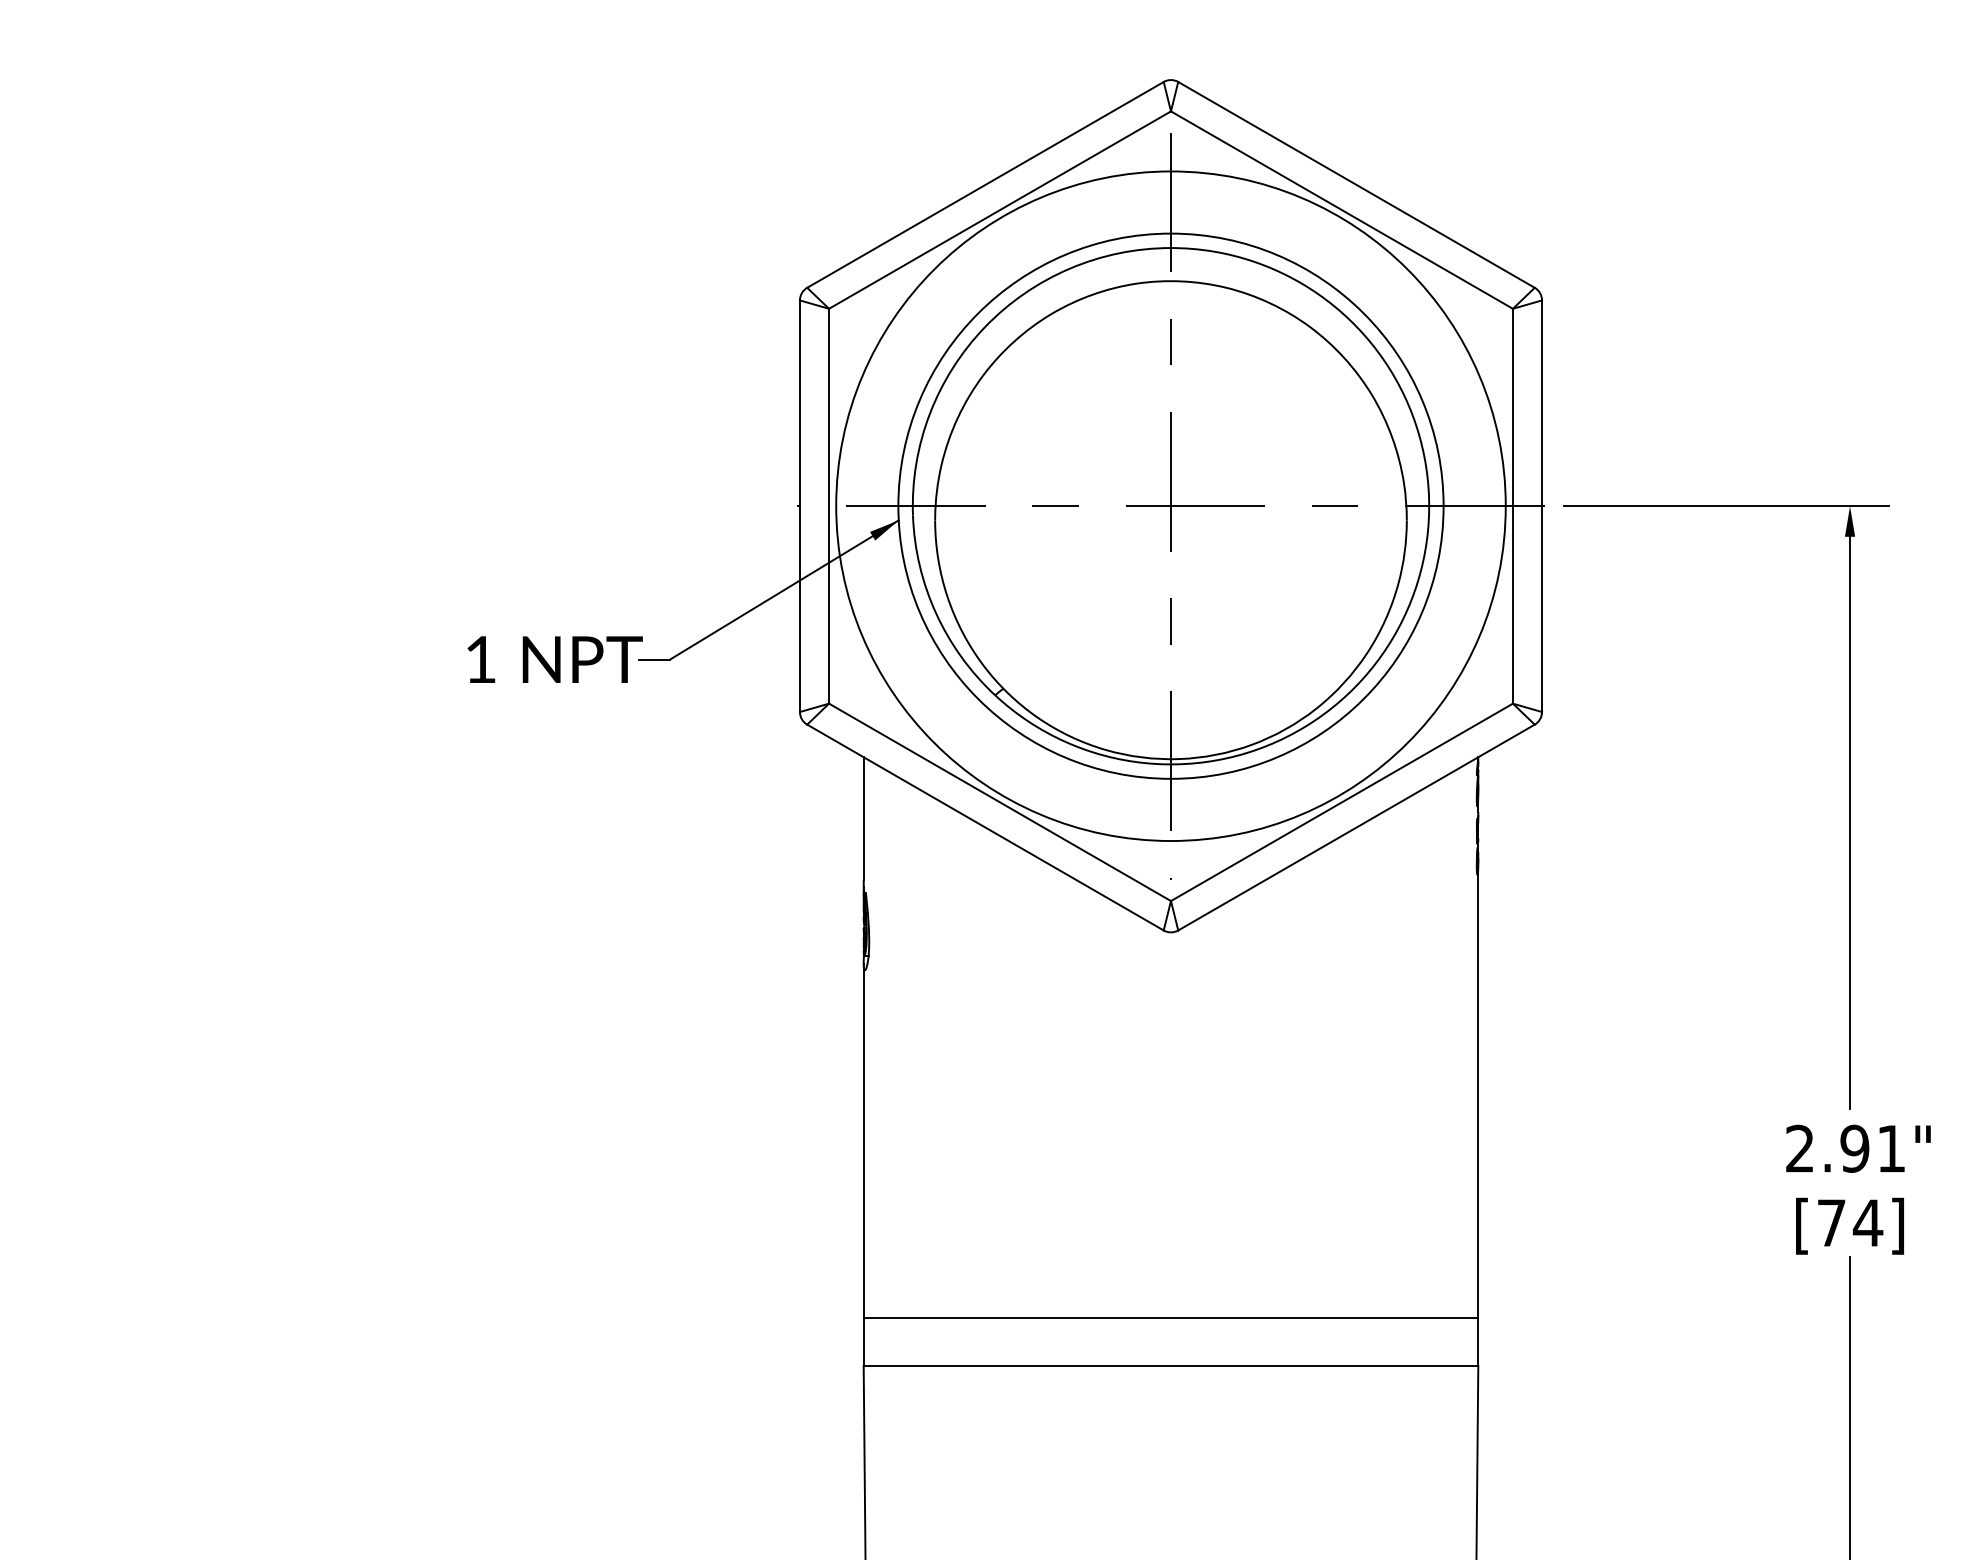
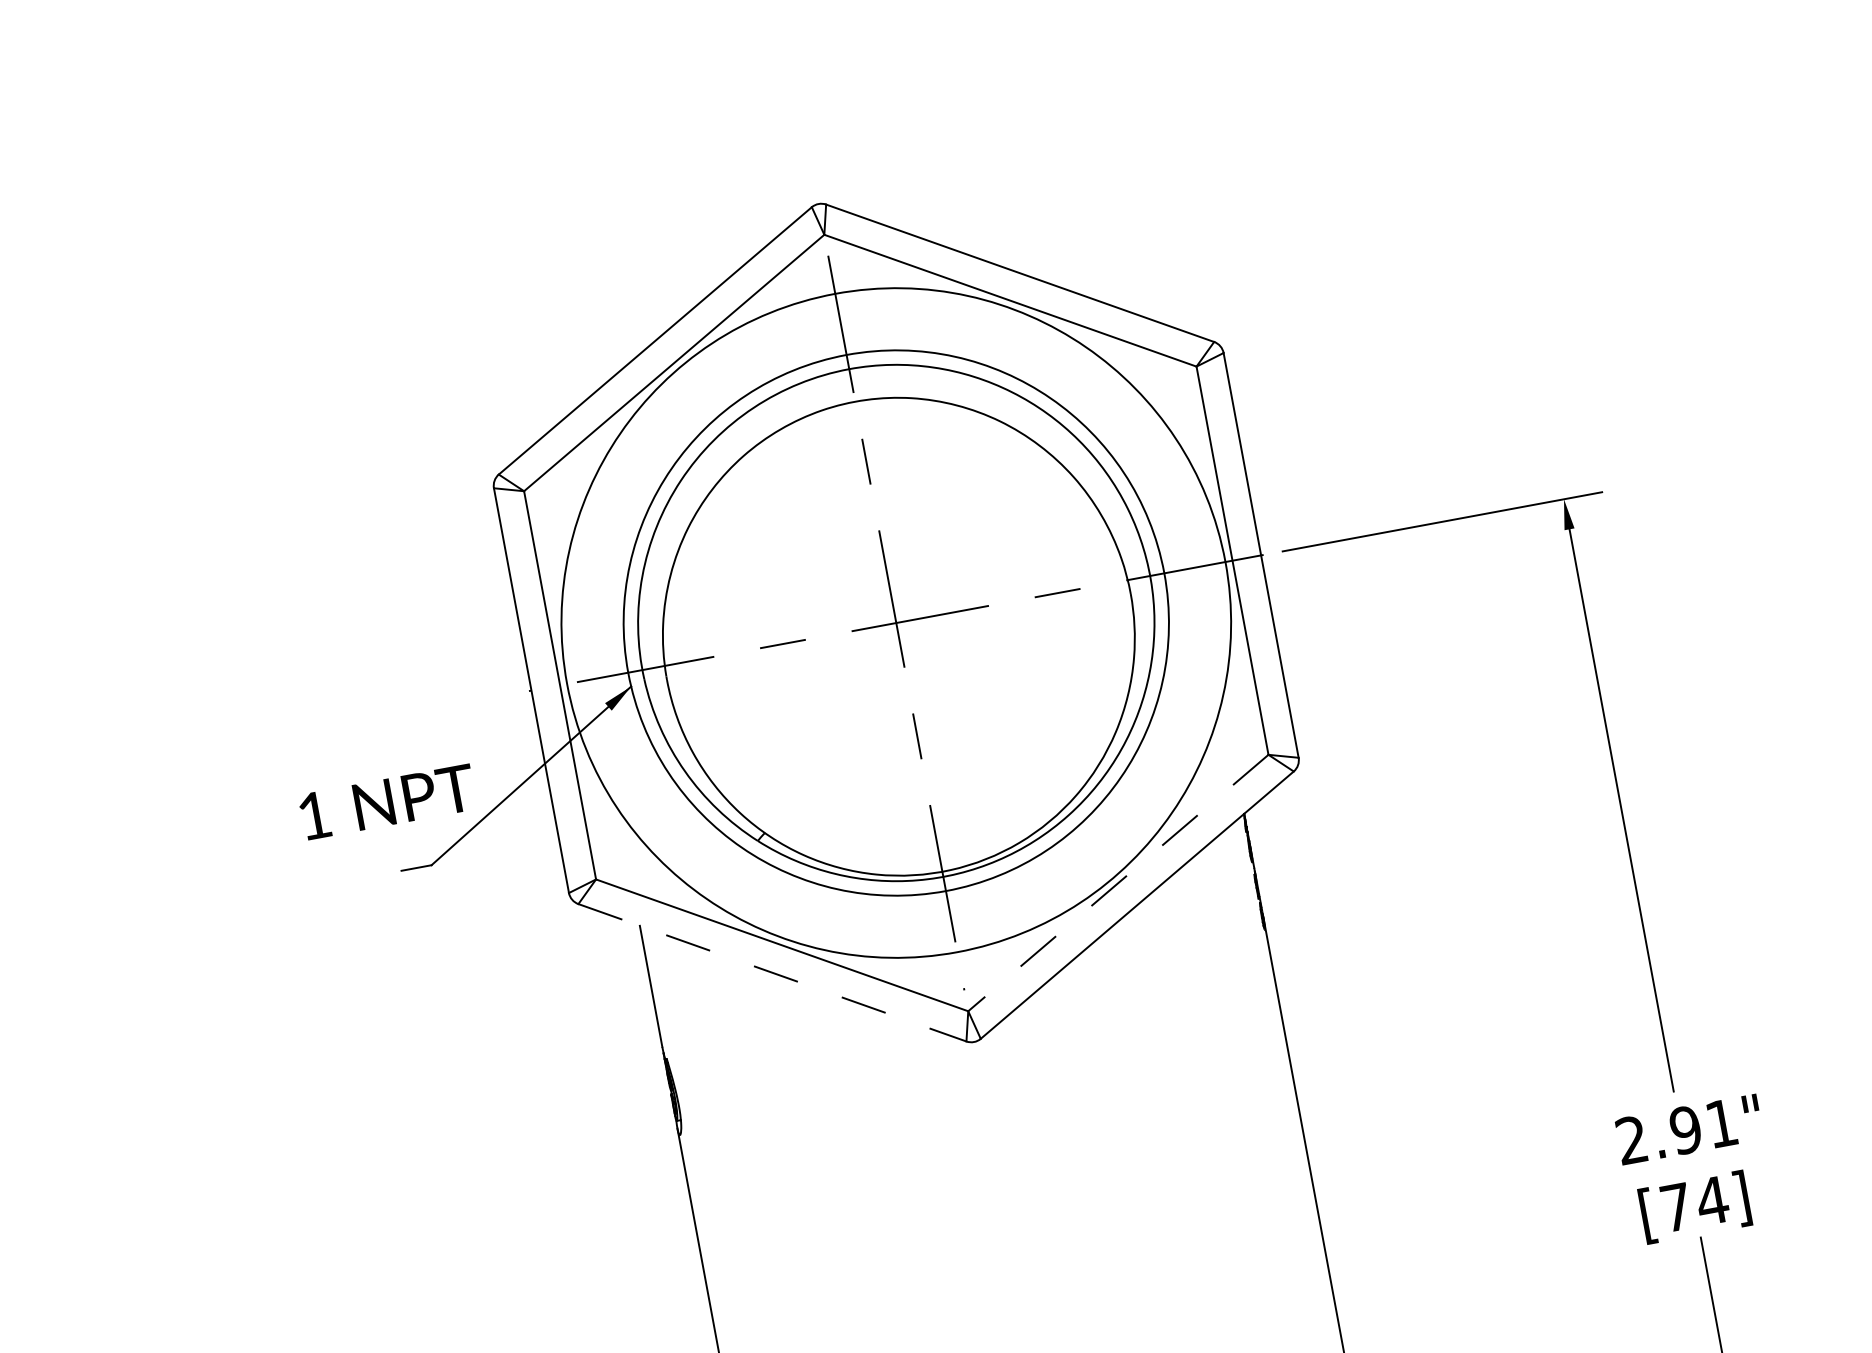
text: (554, 659) -> (386, 802), moved
line: (1341, 802) -> (1117, 883), solid -> dashed
line: (985, 827) -> (772, 972), solid -> dashed

